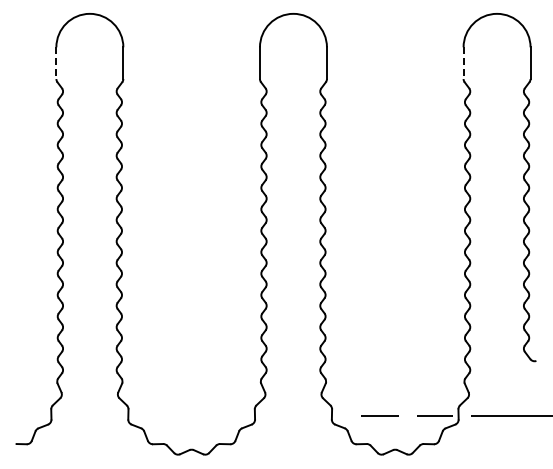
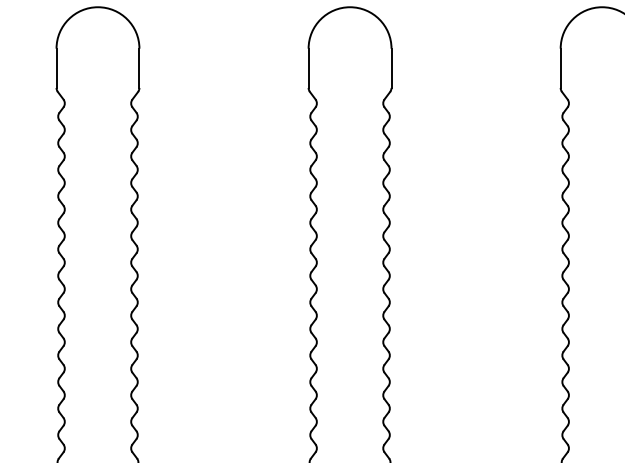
line: (56, 63) -> (56, 68), dashed -> solid
line: (463, 63) -> (560, 68), dashed -> solid

